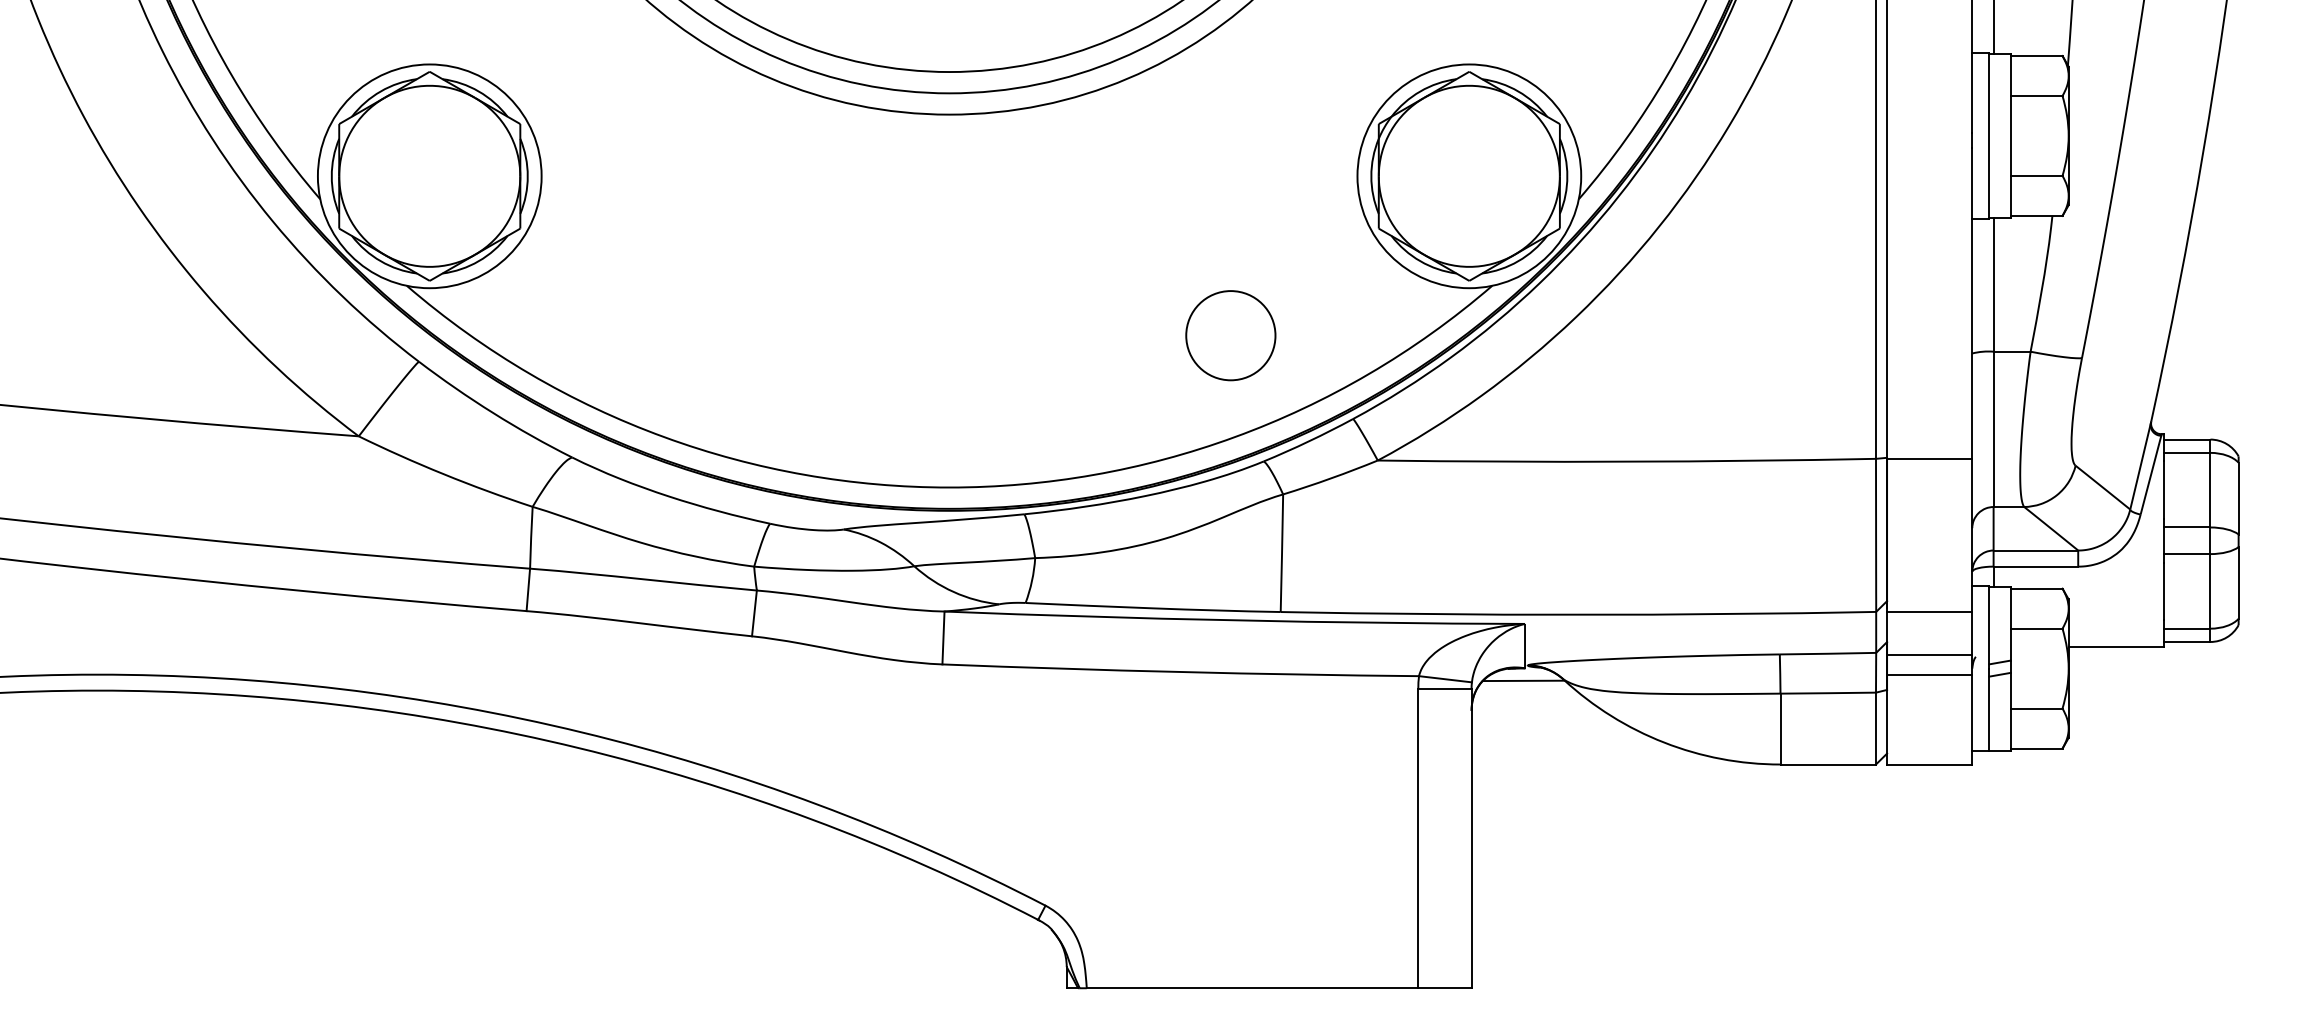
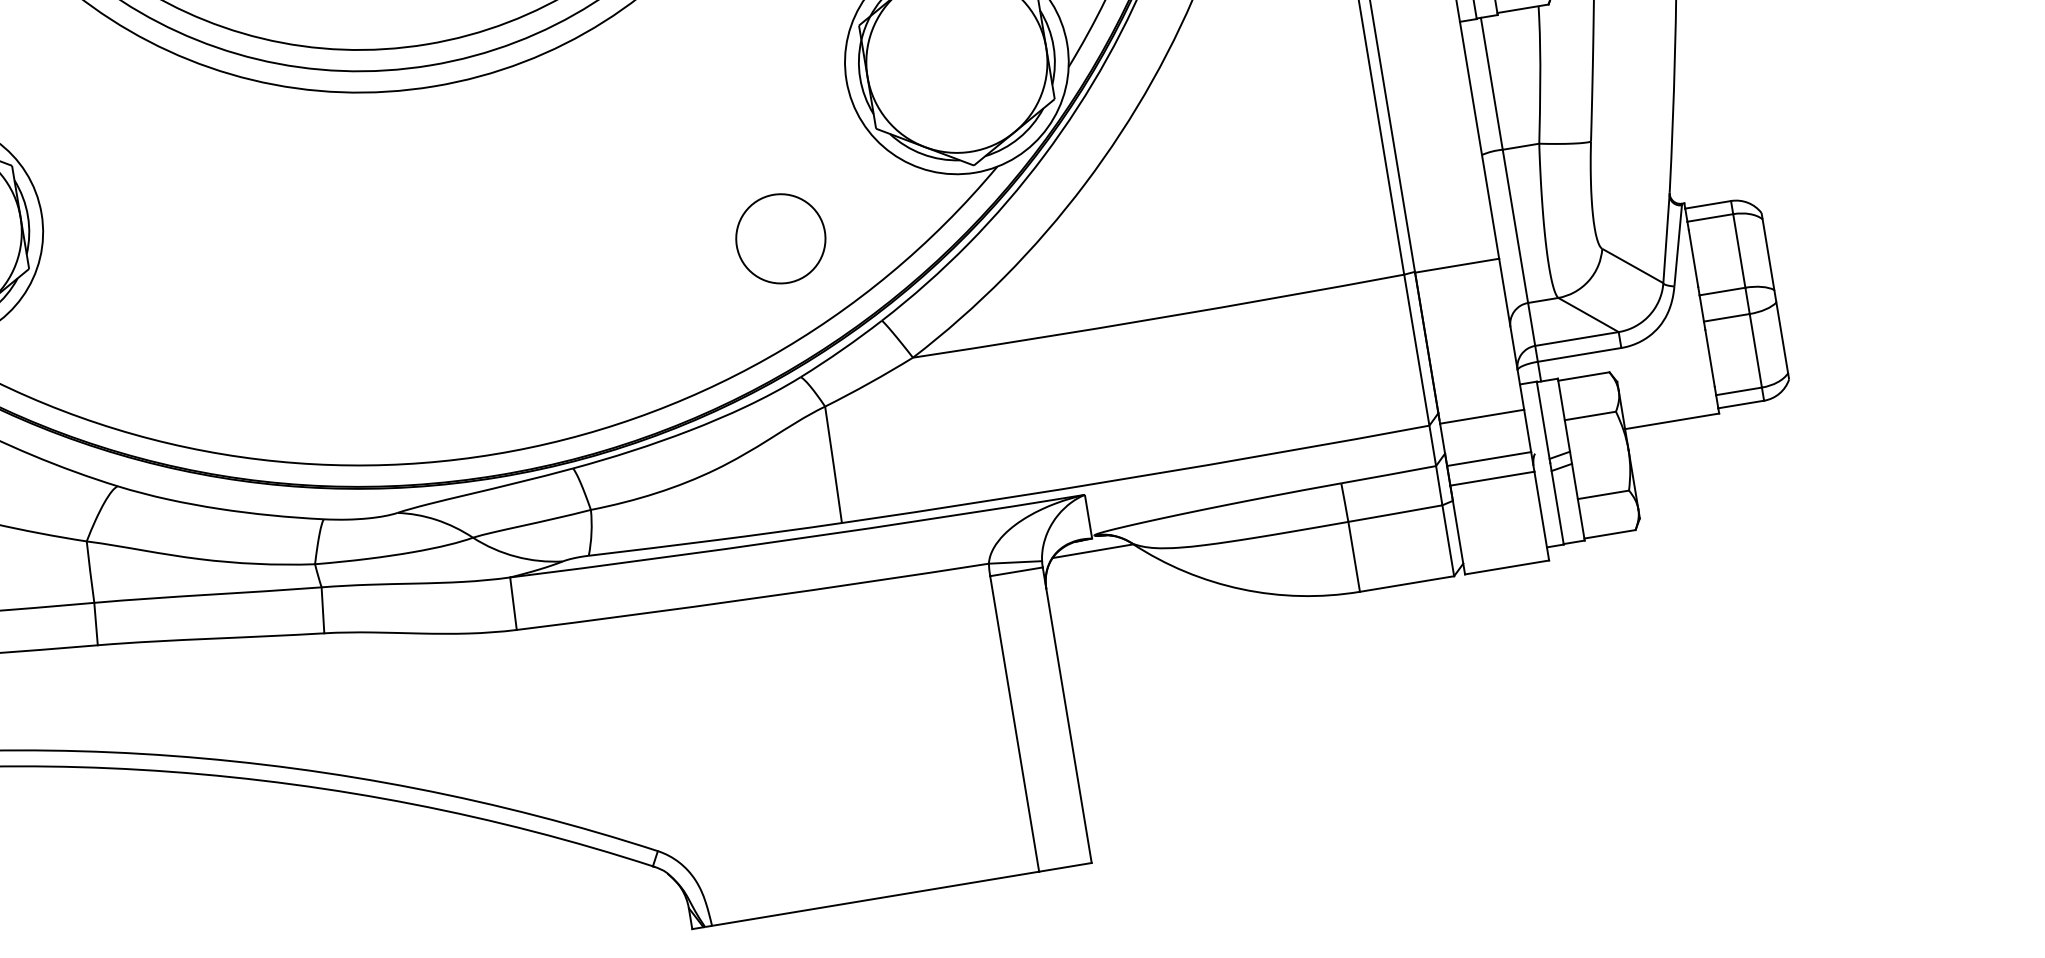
circle: (1230, 335) -> (780, 238), moved

